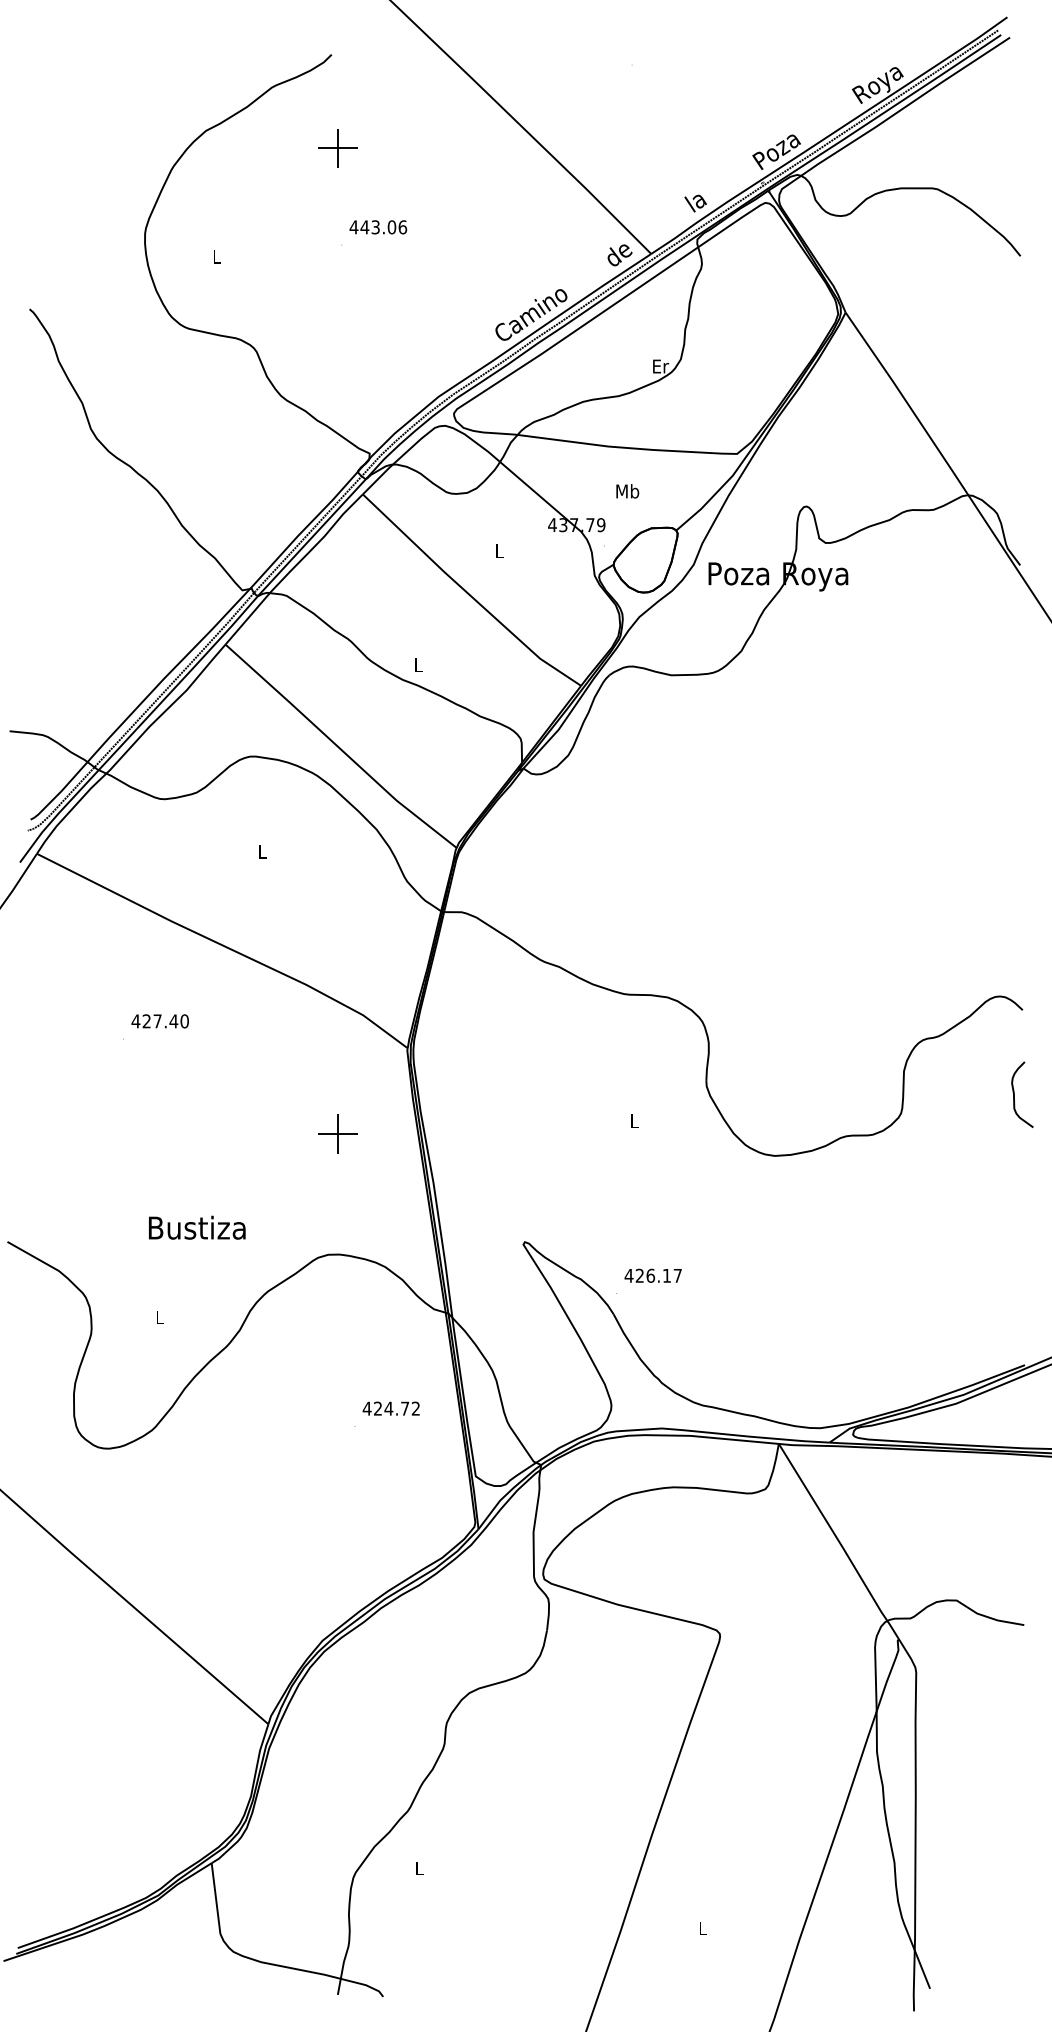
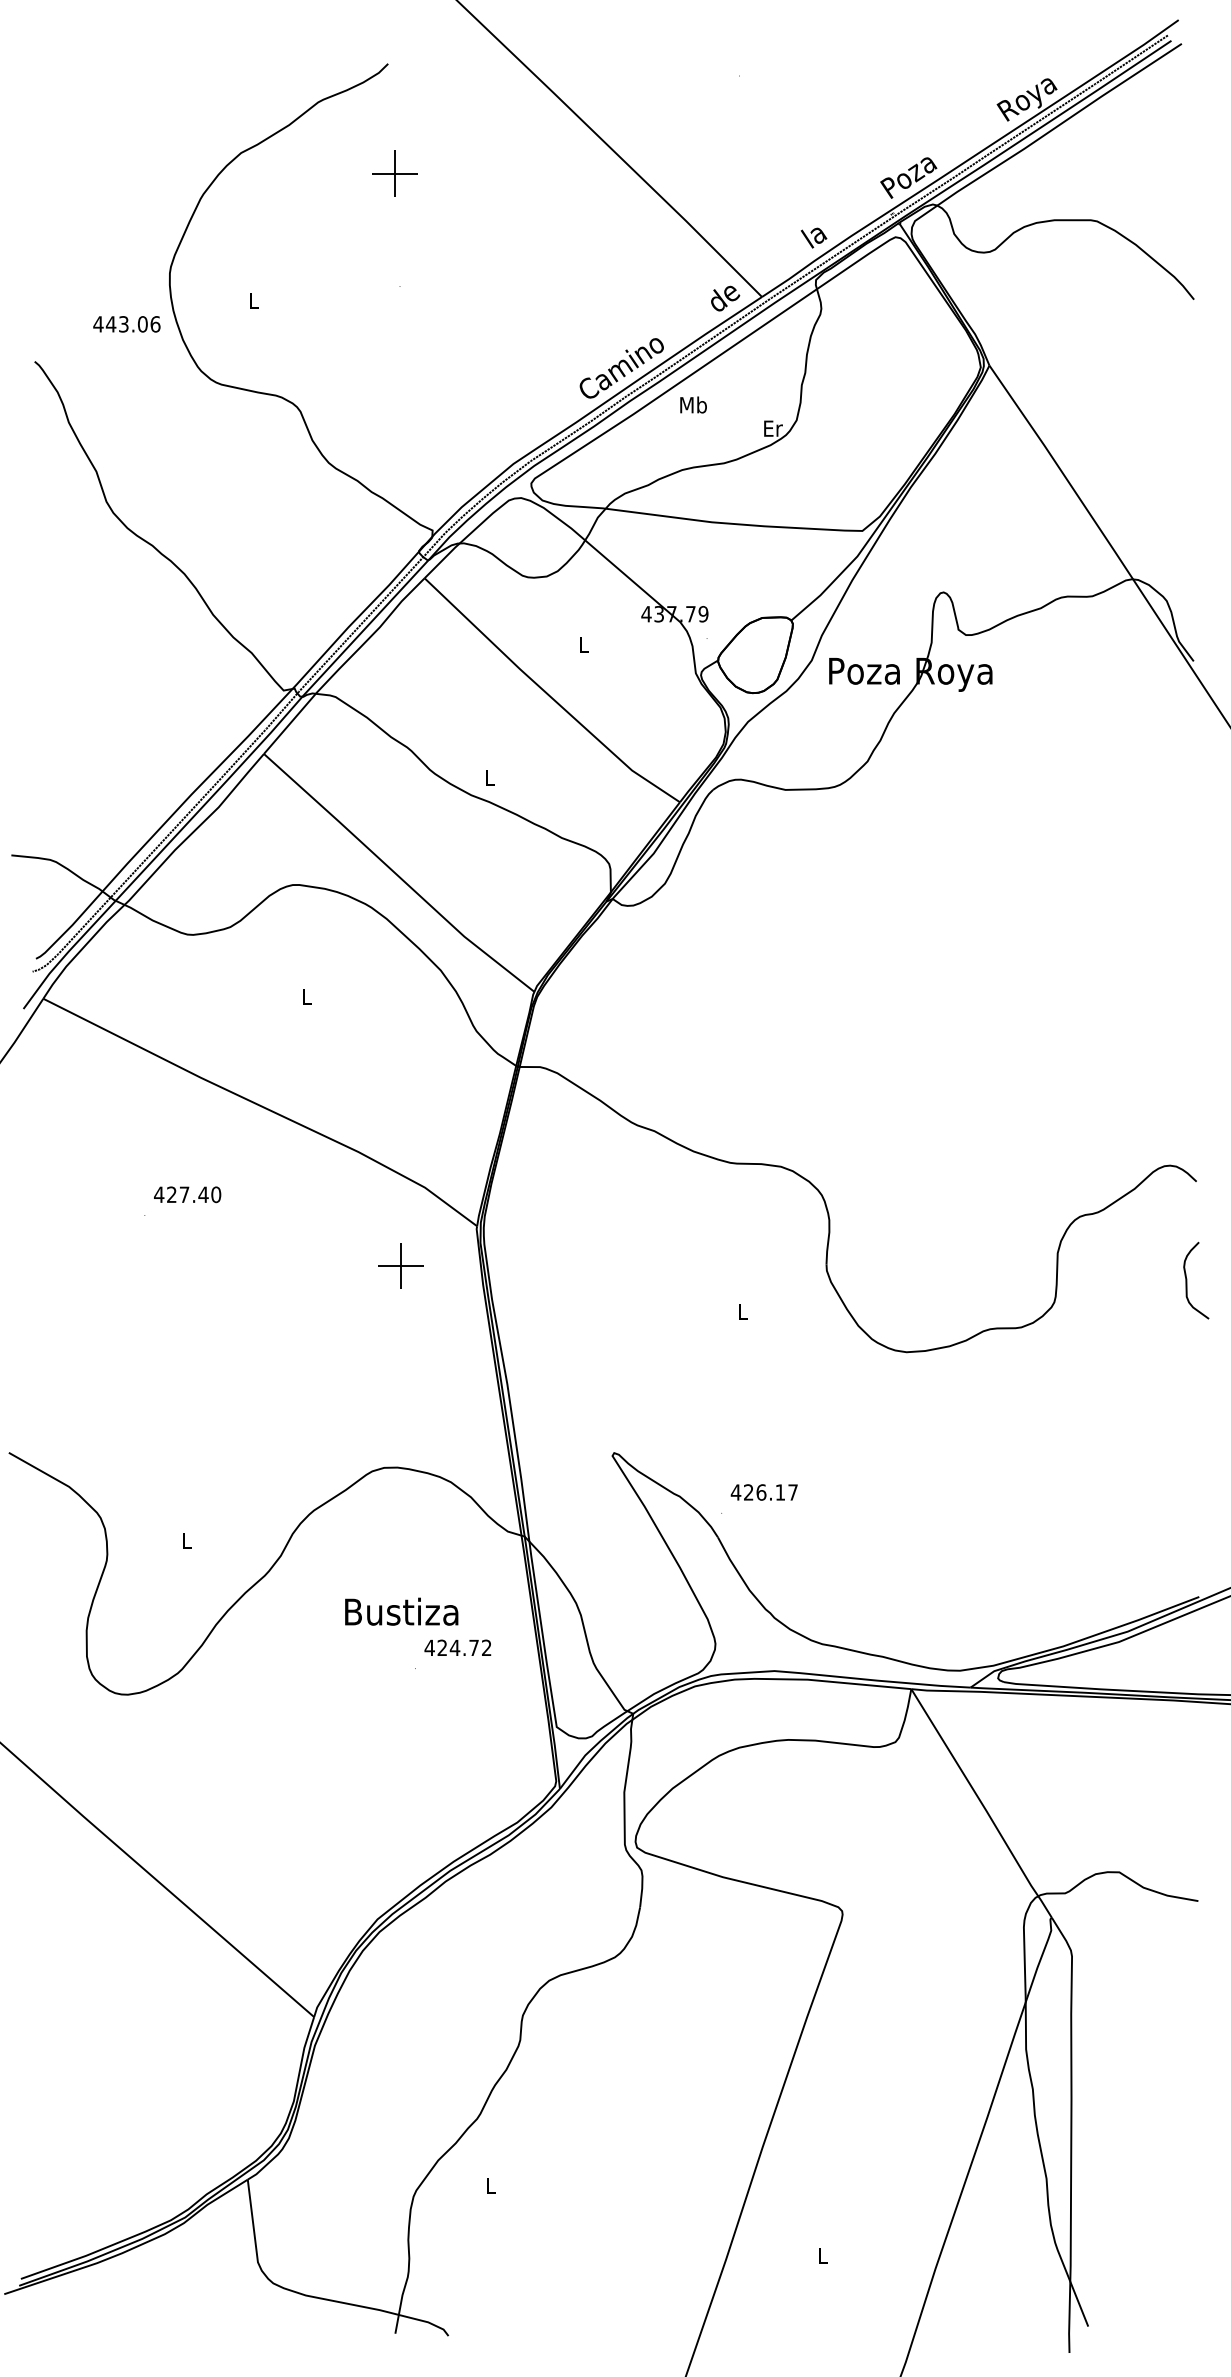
text: (378, 227) -> (127, 324), moved
text: (627, 491) -> (693, 405), moved
part: (337, 1133) -> (400, 1265), moved
text: (197, 1227) -> (401, 1611), moved

